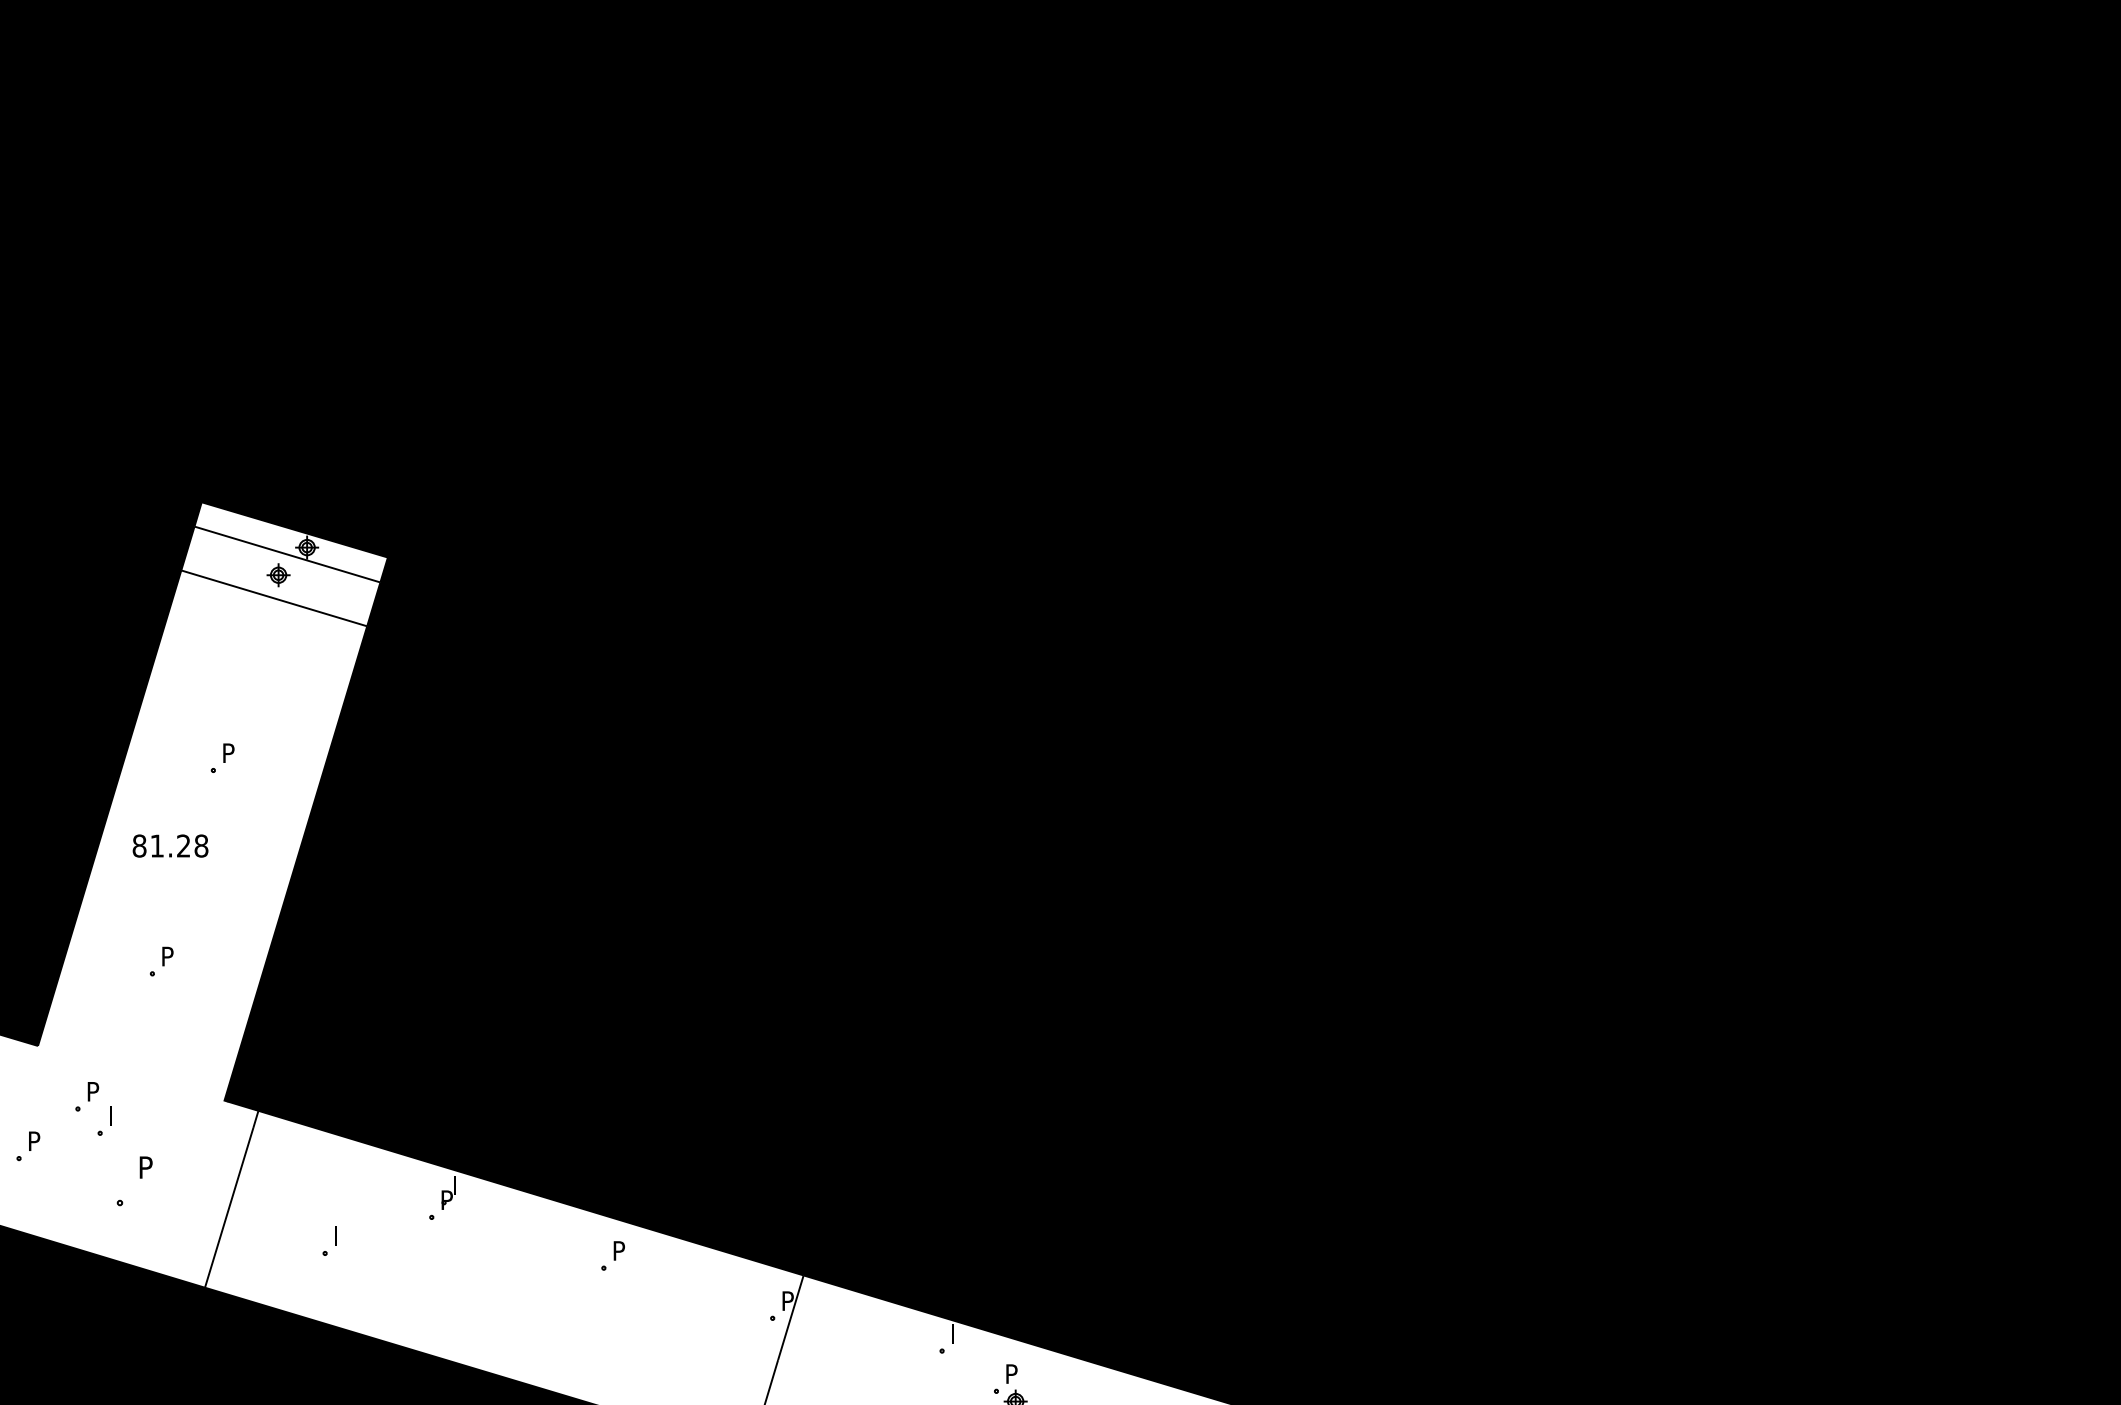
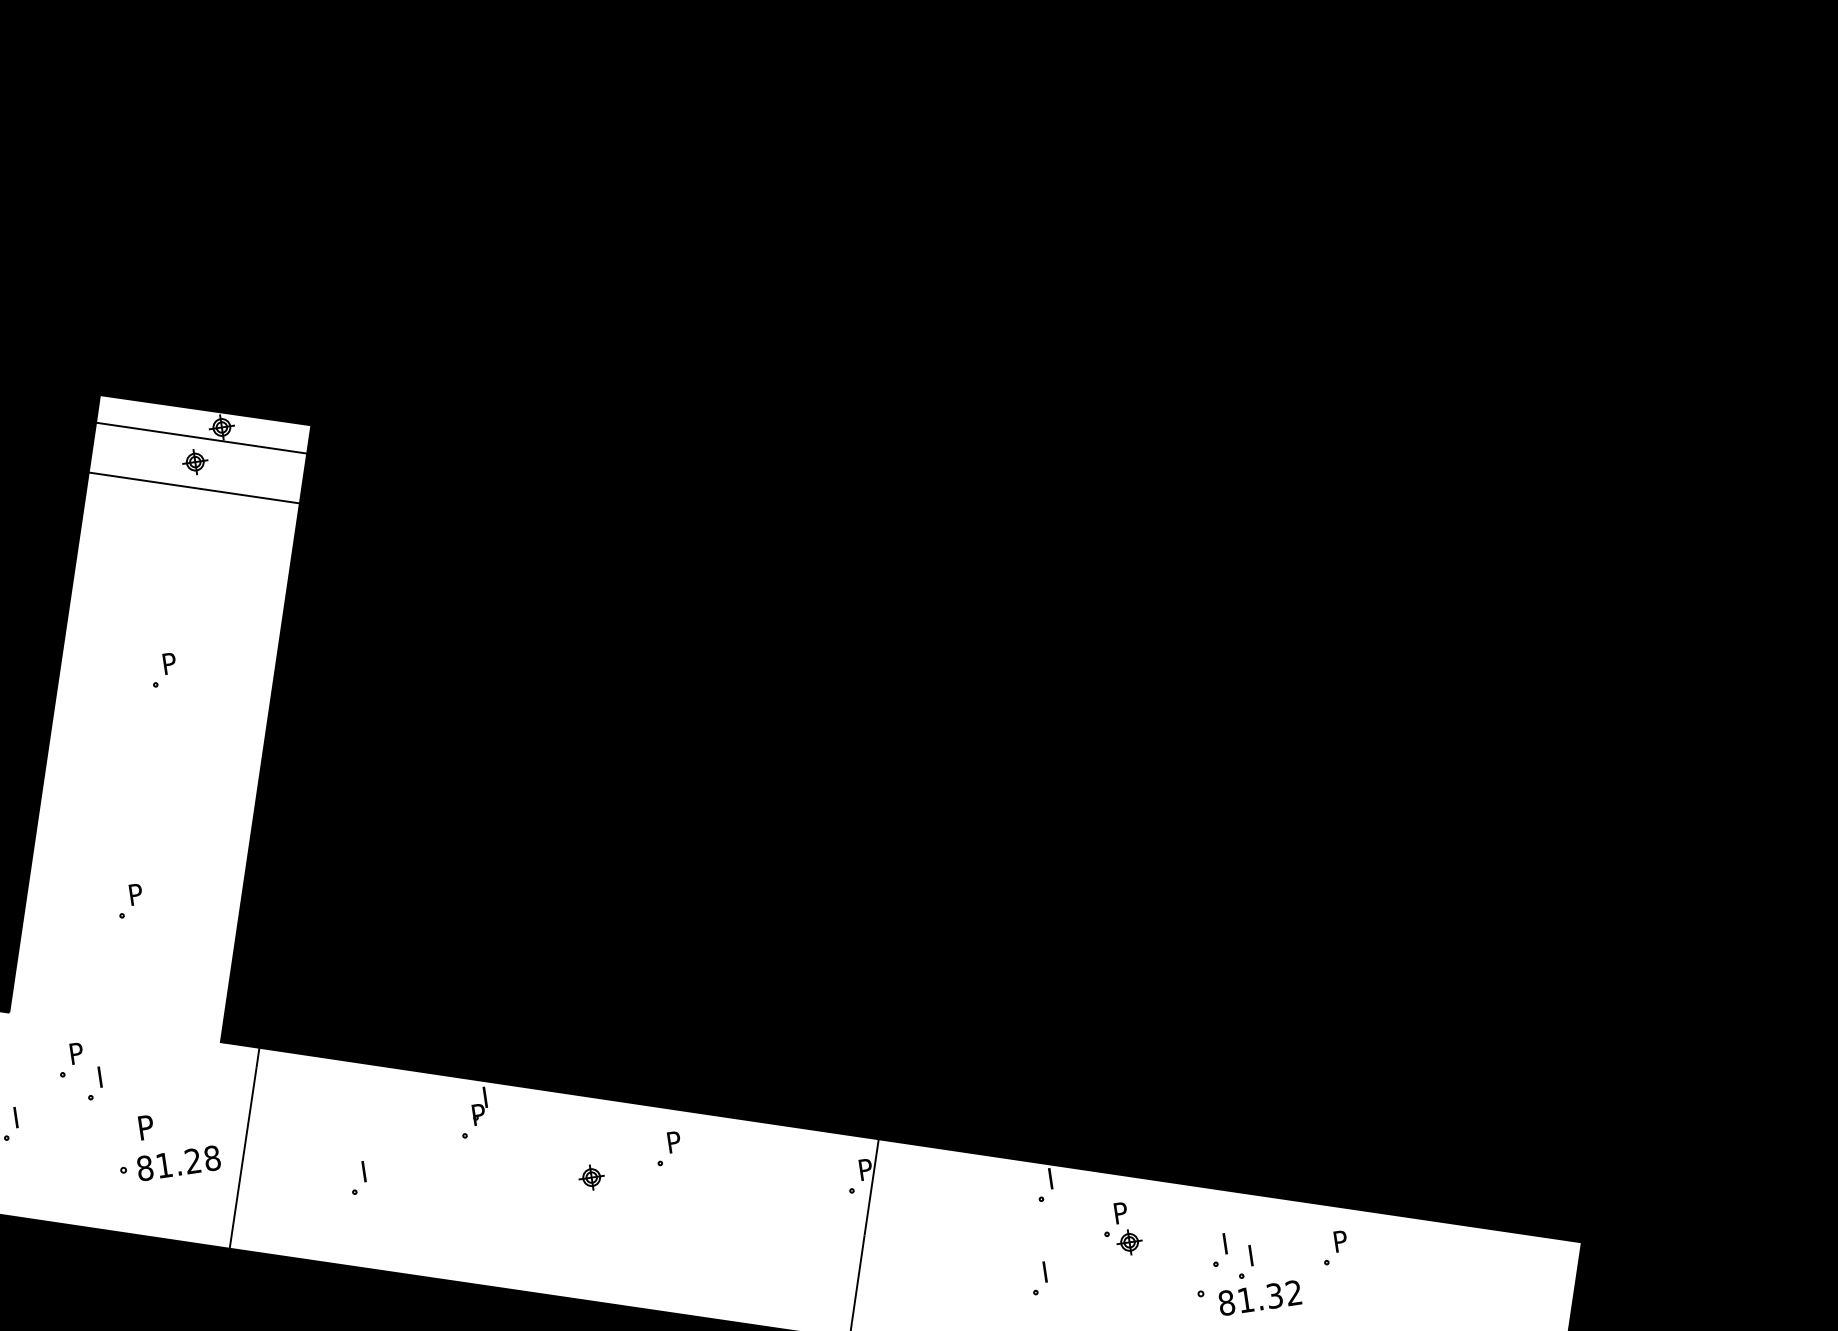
text: (170, 845) -> (178, 1162), moved
text: (34, 1140) -> (20, 1116), P -> I
part: (540, 1271) -> (591, 1177), added

